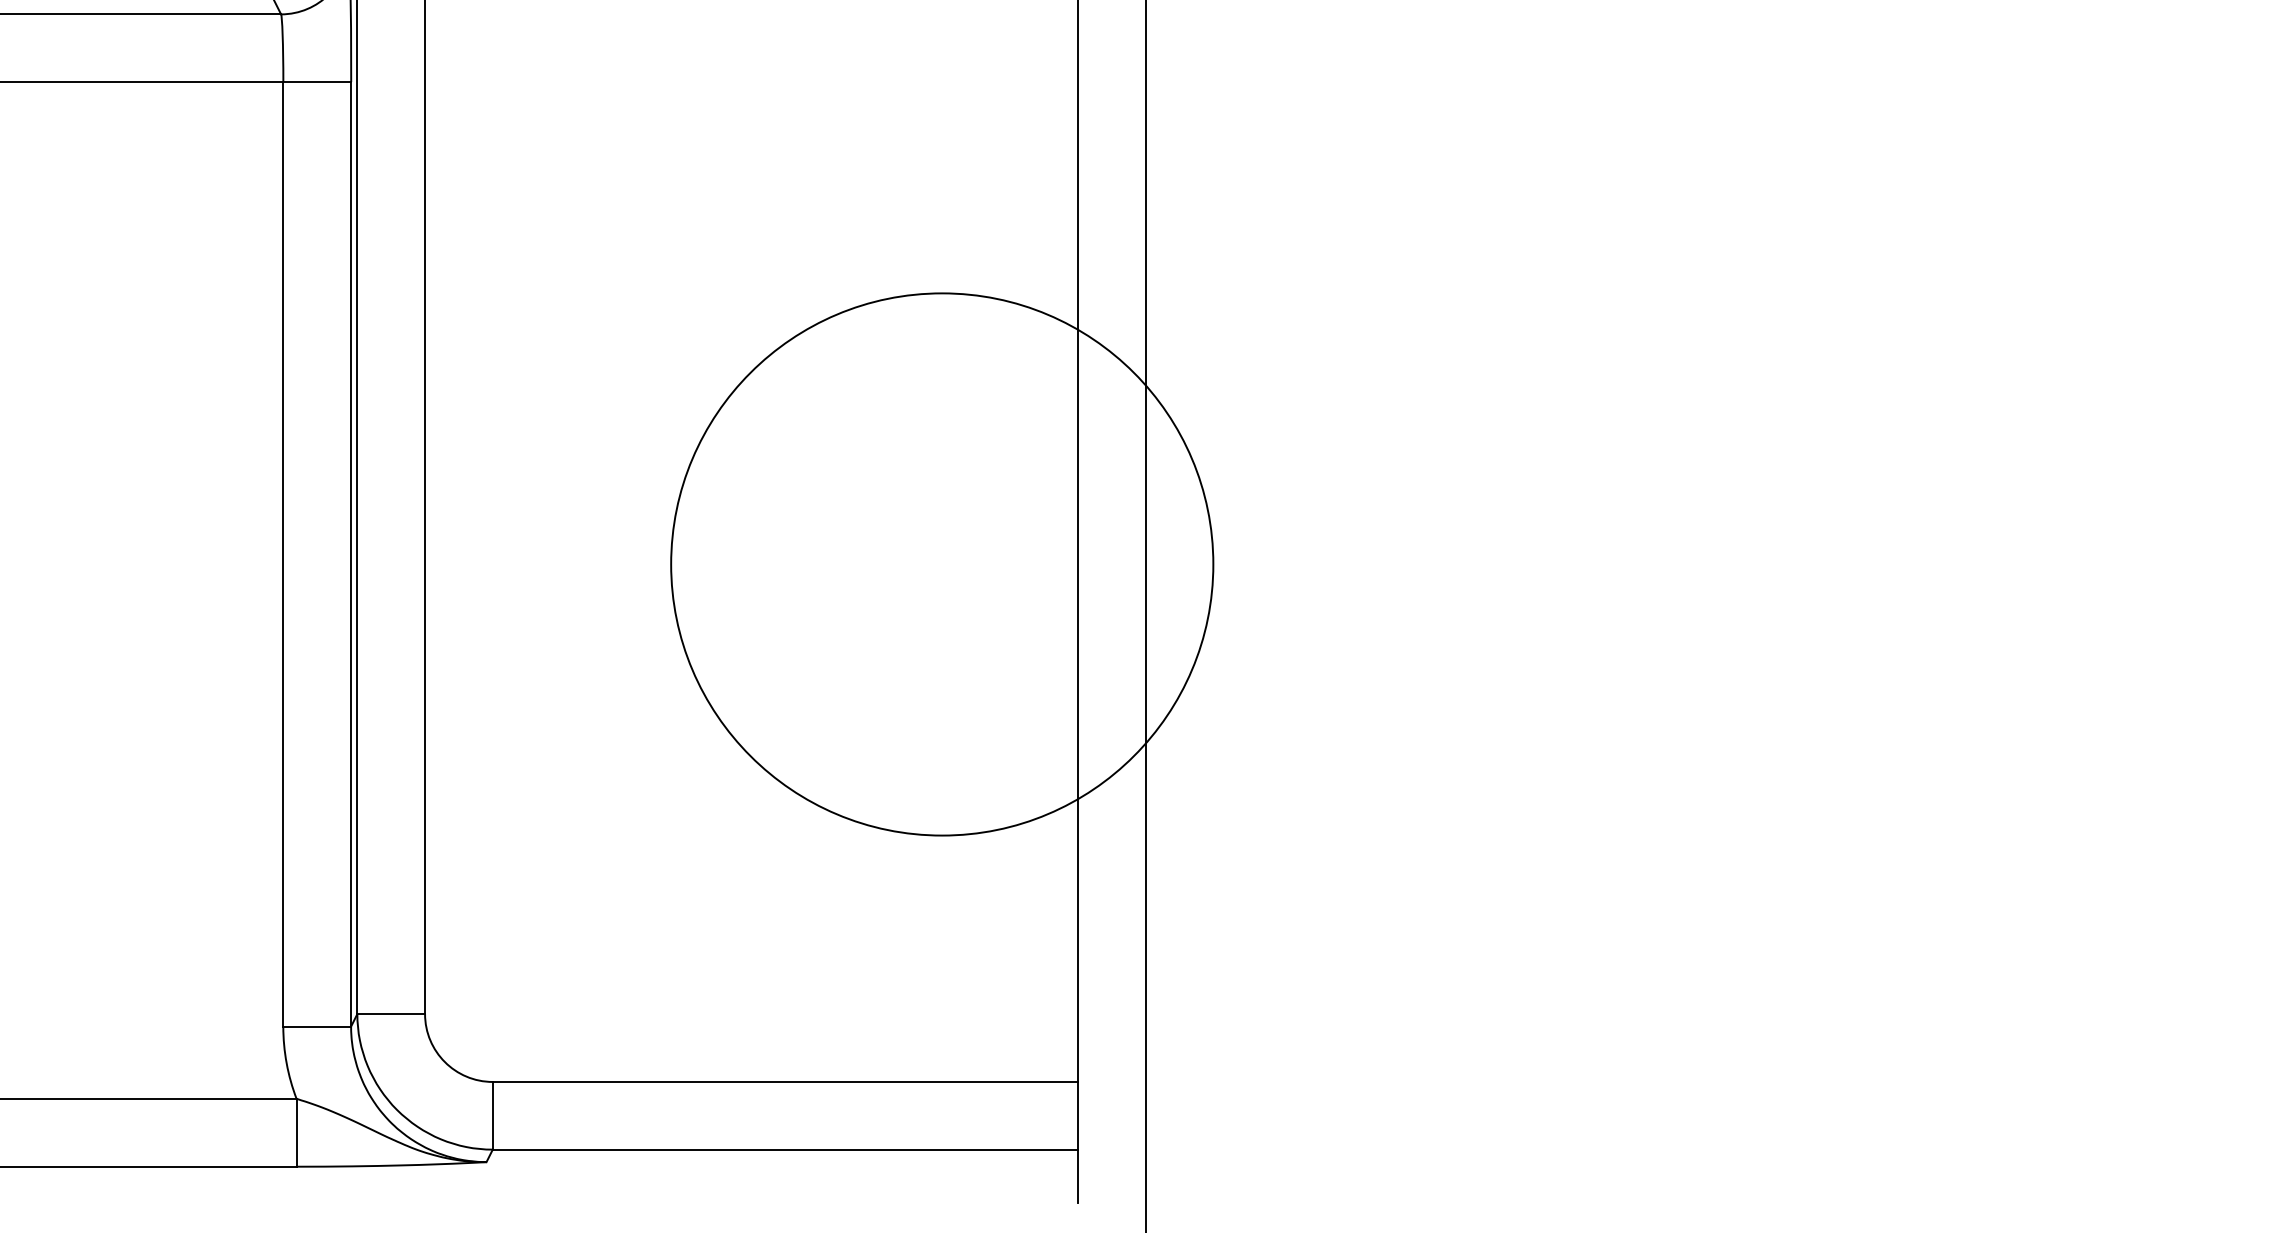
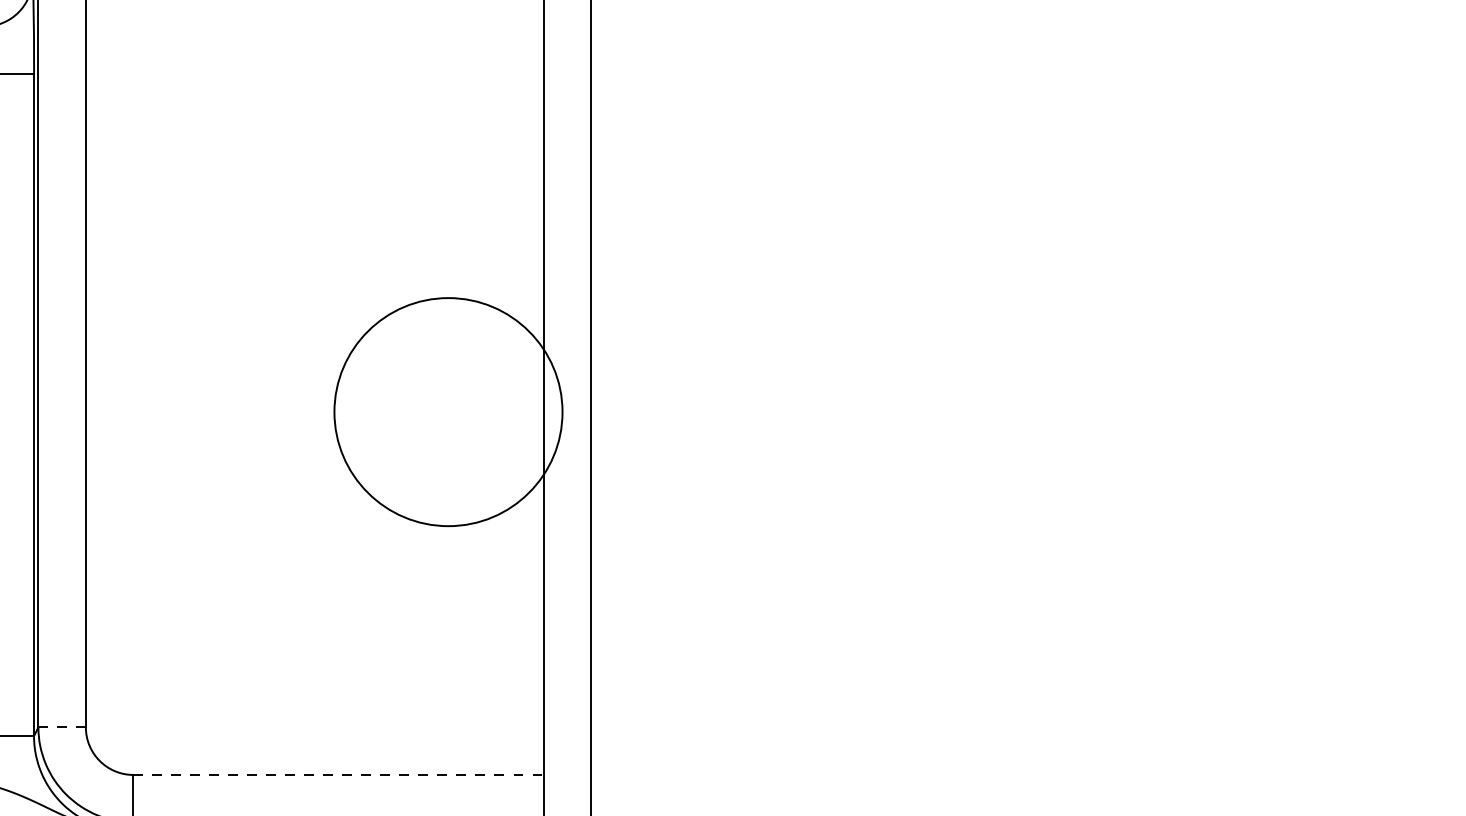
circle: (942, 564) -> (448, 412), size x0.6
line: (391, 1014) -> (62, 727), solid -> dashed
line: (785, 1081) -> (338, 774), solid -> dashed

